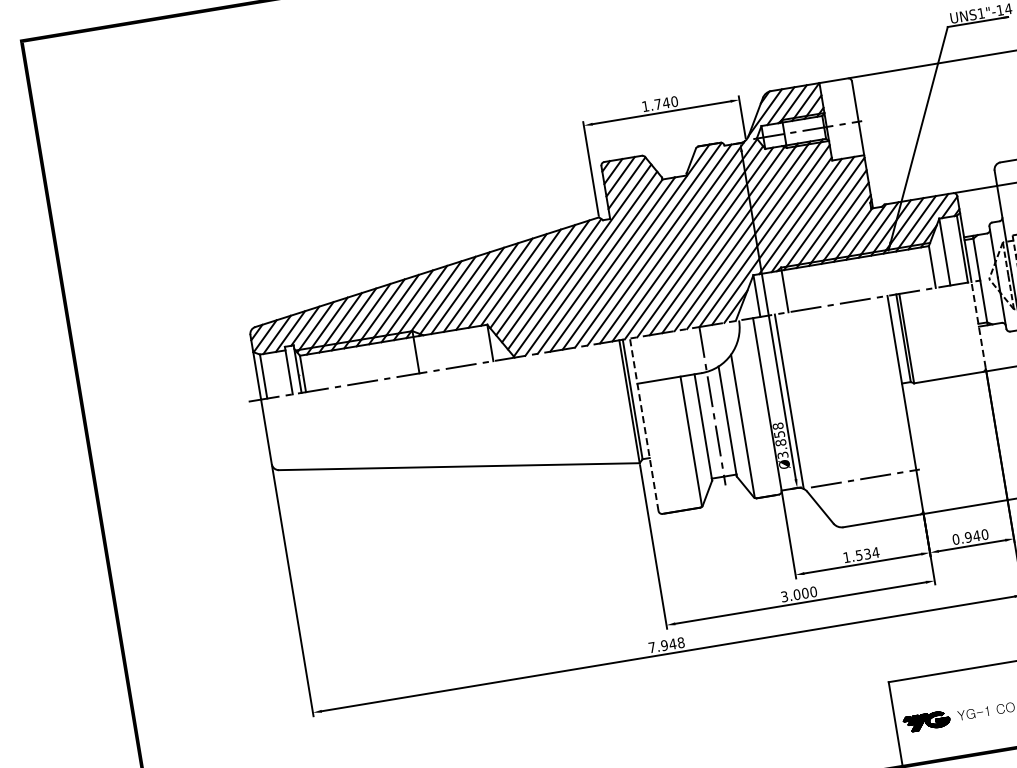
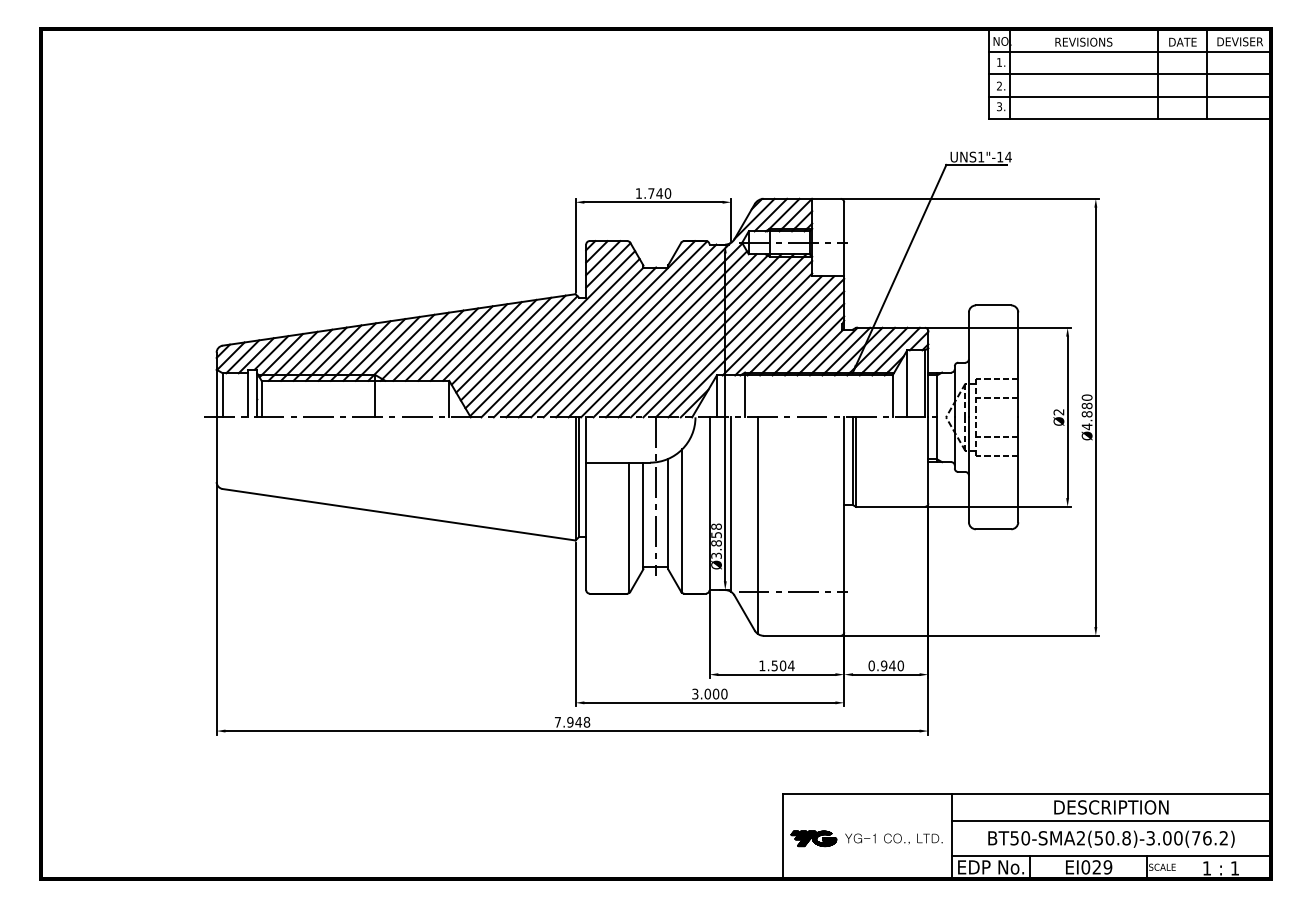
line: (978, 324) -> (928, 459), dashed -> solid
line: (818, 418) -> (757, 525), added
line: (644, 424) -> (586, 503), dashed -> solid
text: (866, 553) -> (782, 665), 1.534 -> 1.504

